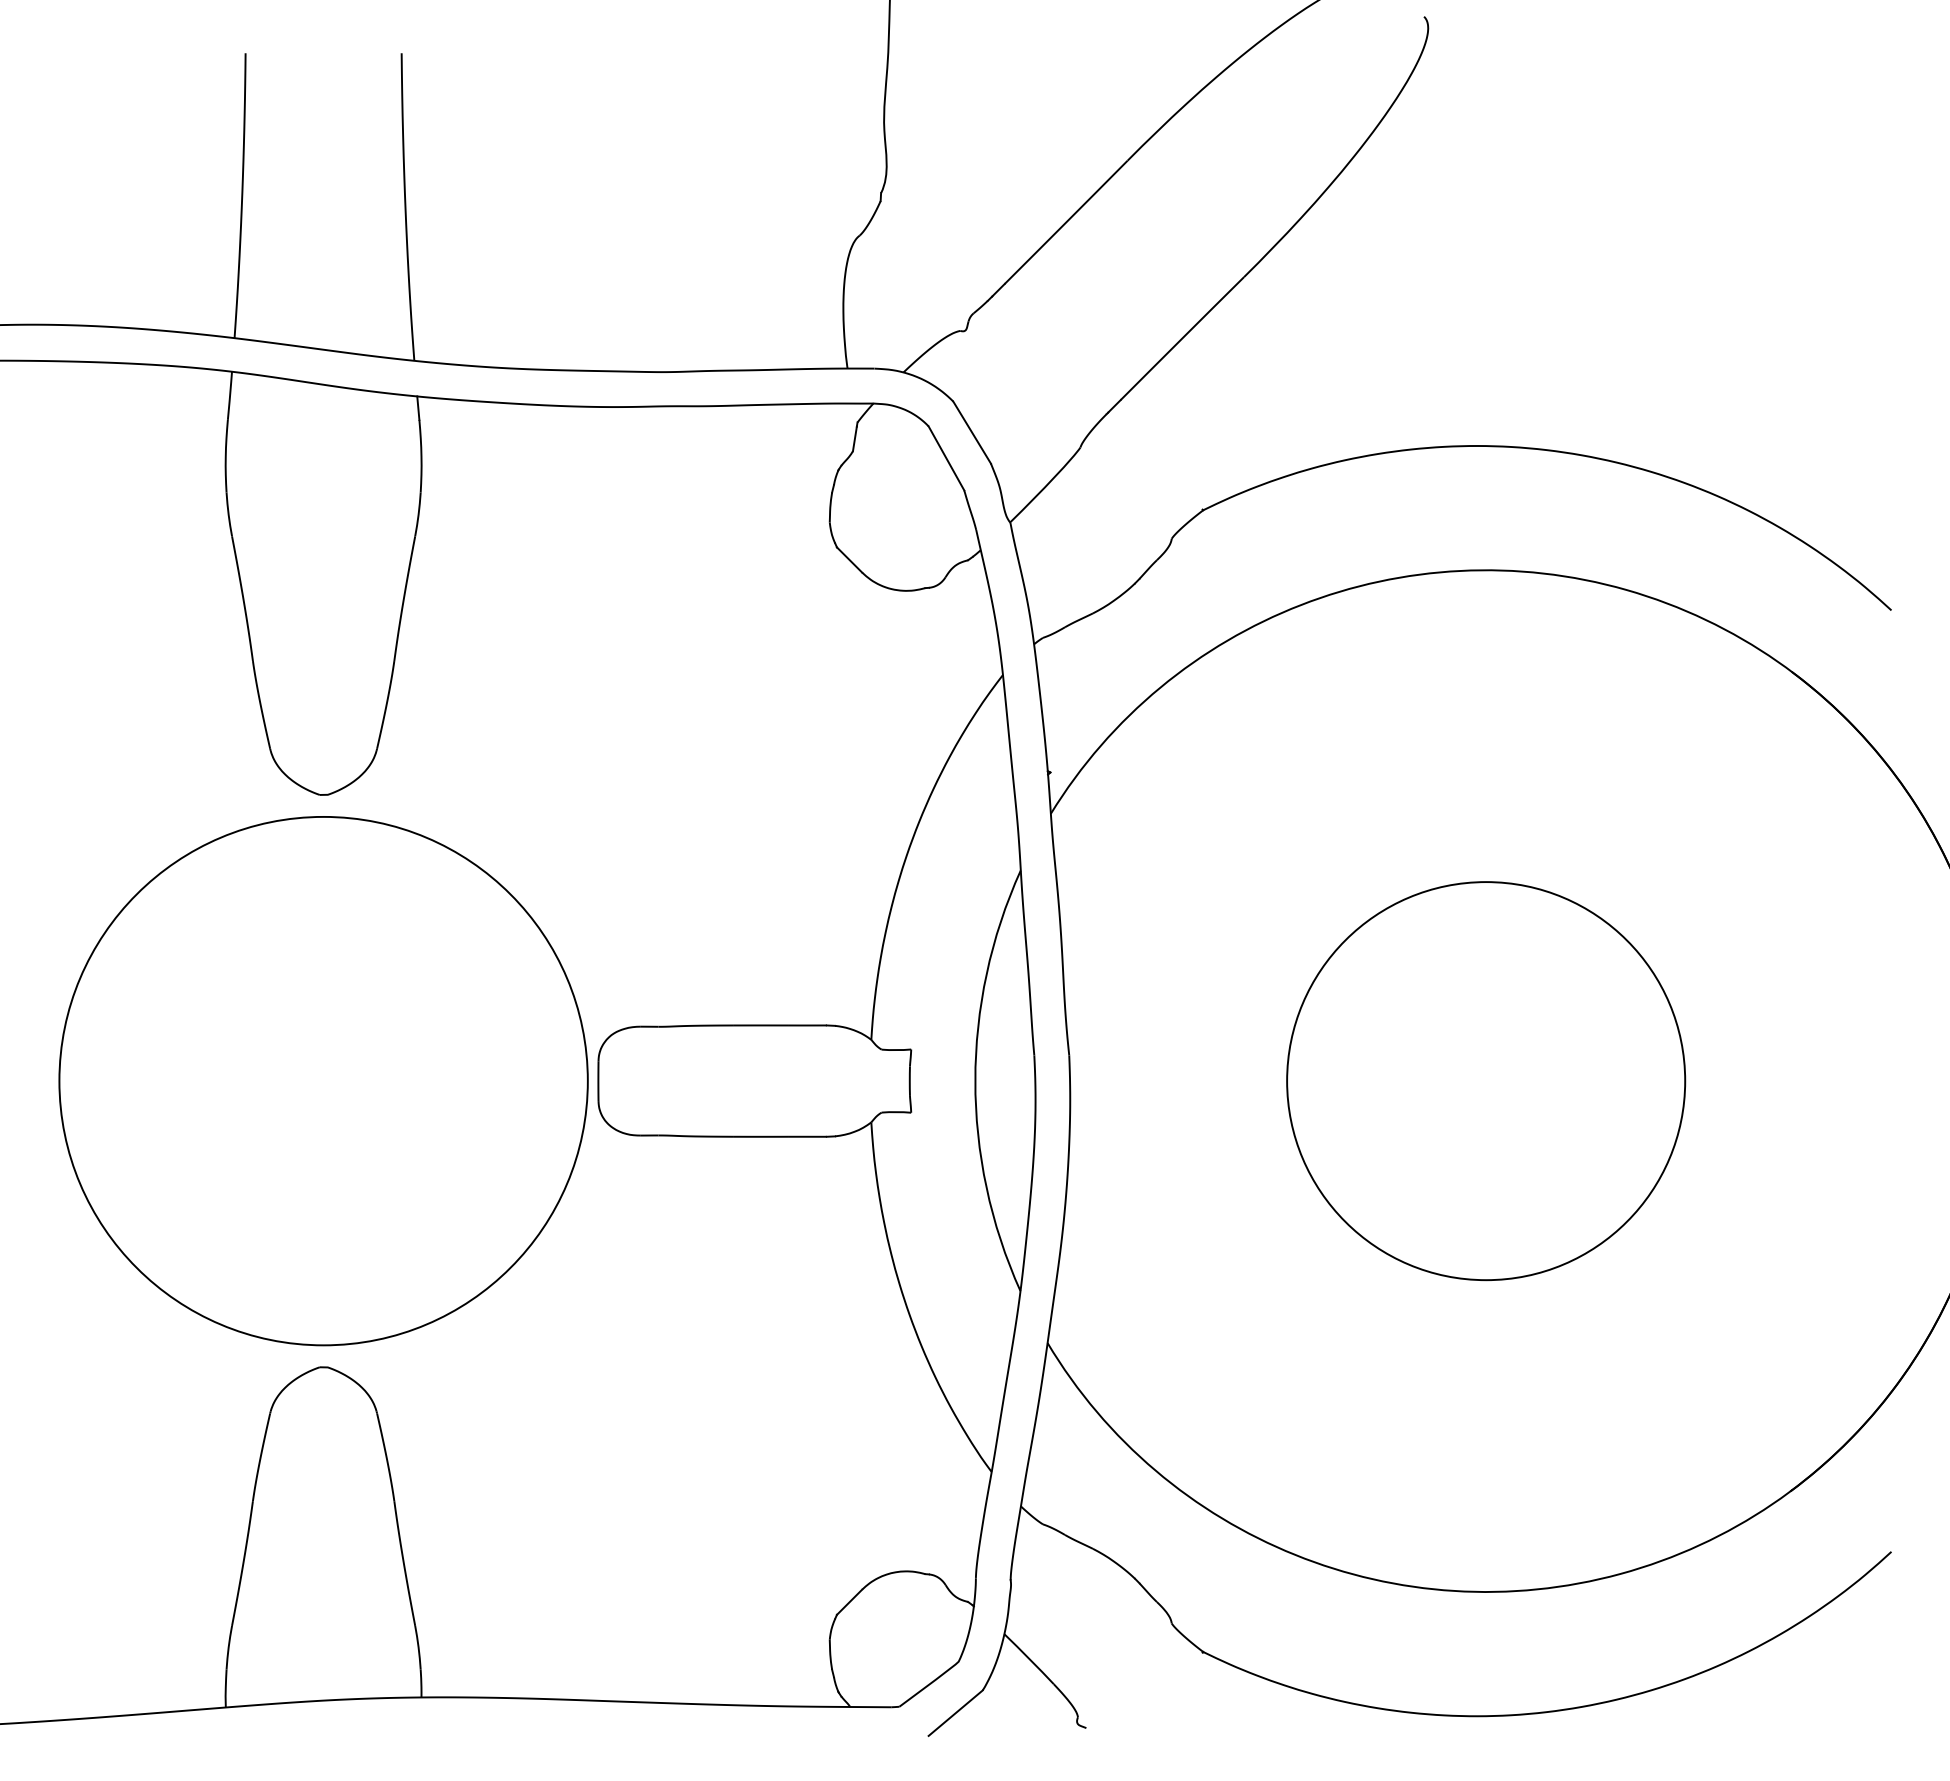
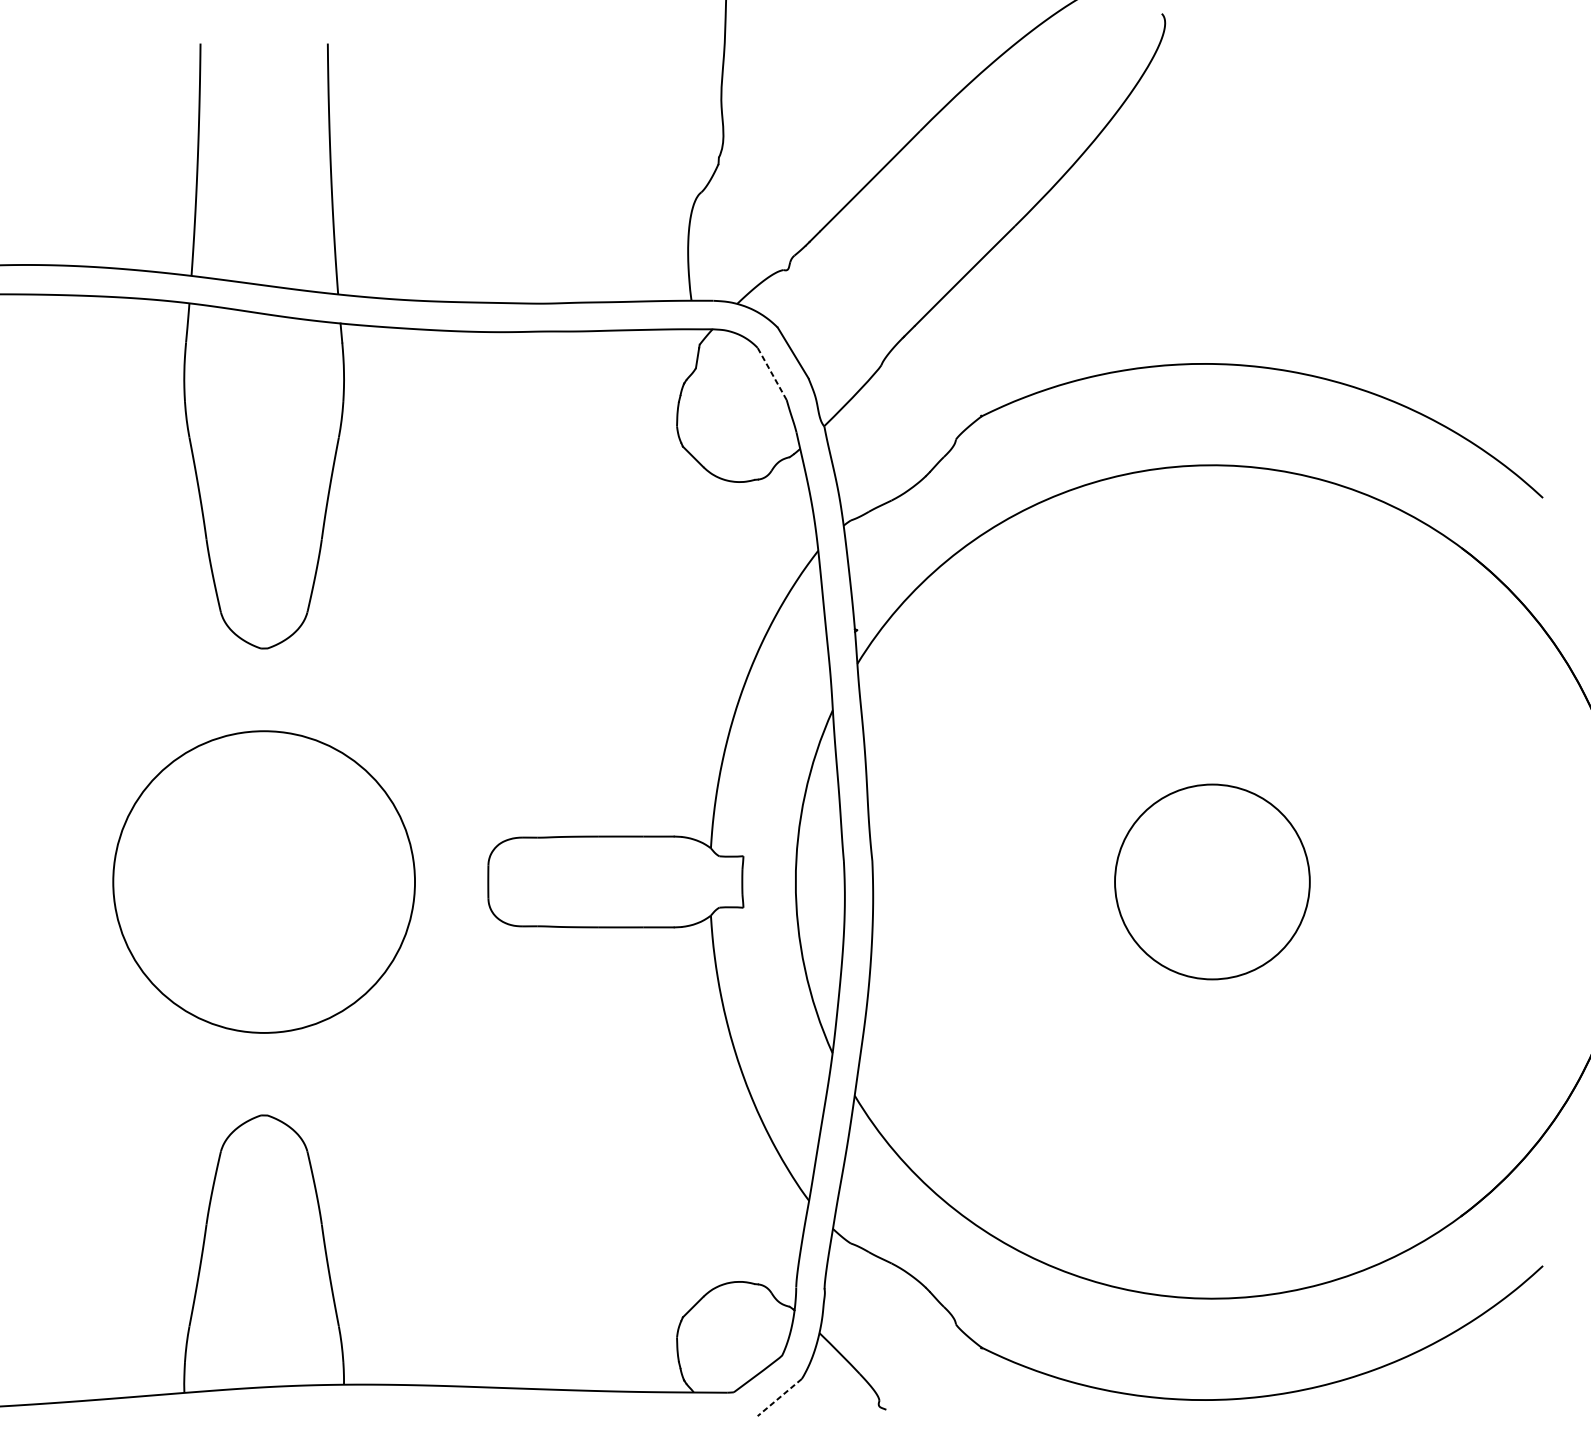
line: (946, 458) -> (772, 374), solid -> dashed
circle: (323, 1081) -> (264, 882), size x0.7
circle: (1486, 1081) -> (1212, 882), size x0.6
line: (955, 1713) -> (779, 1397), solid -> dashed

